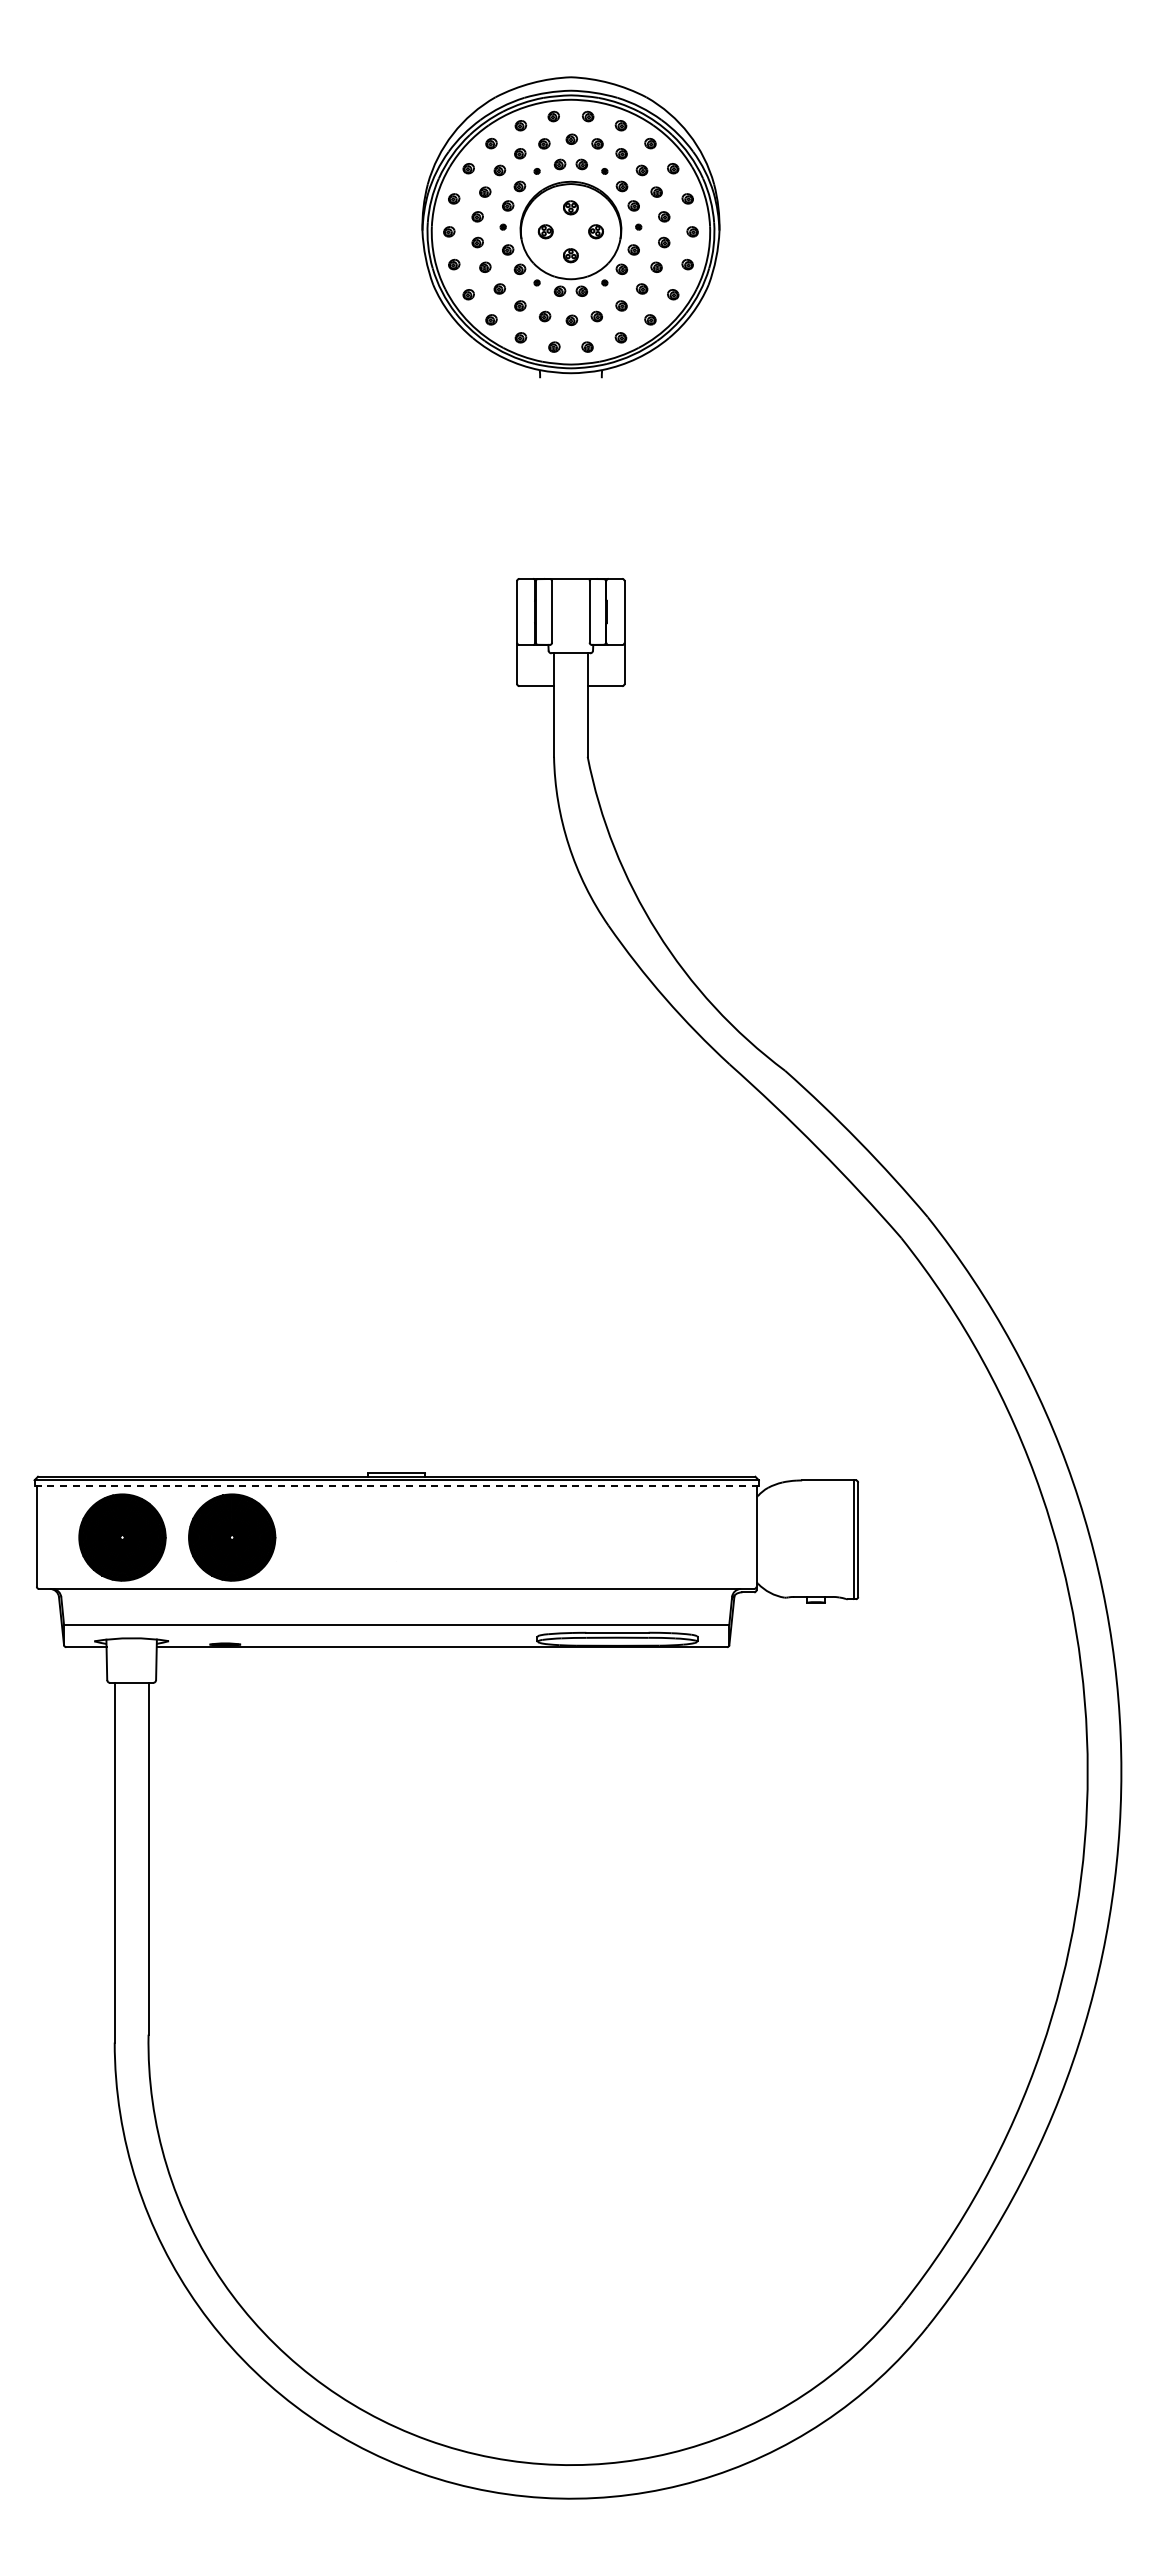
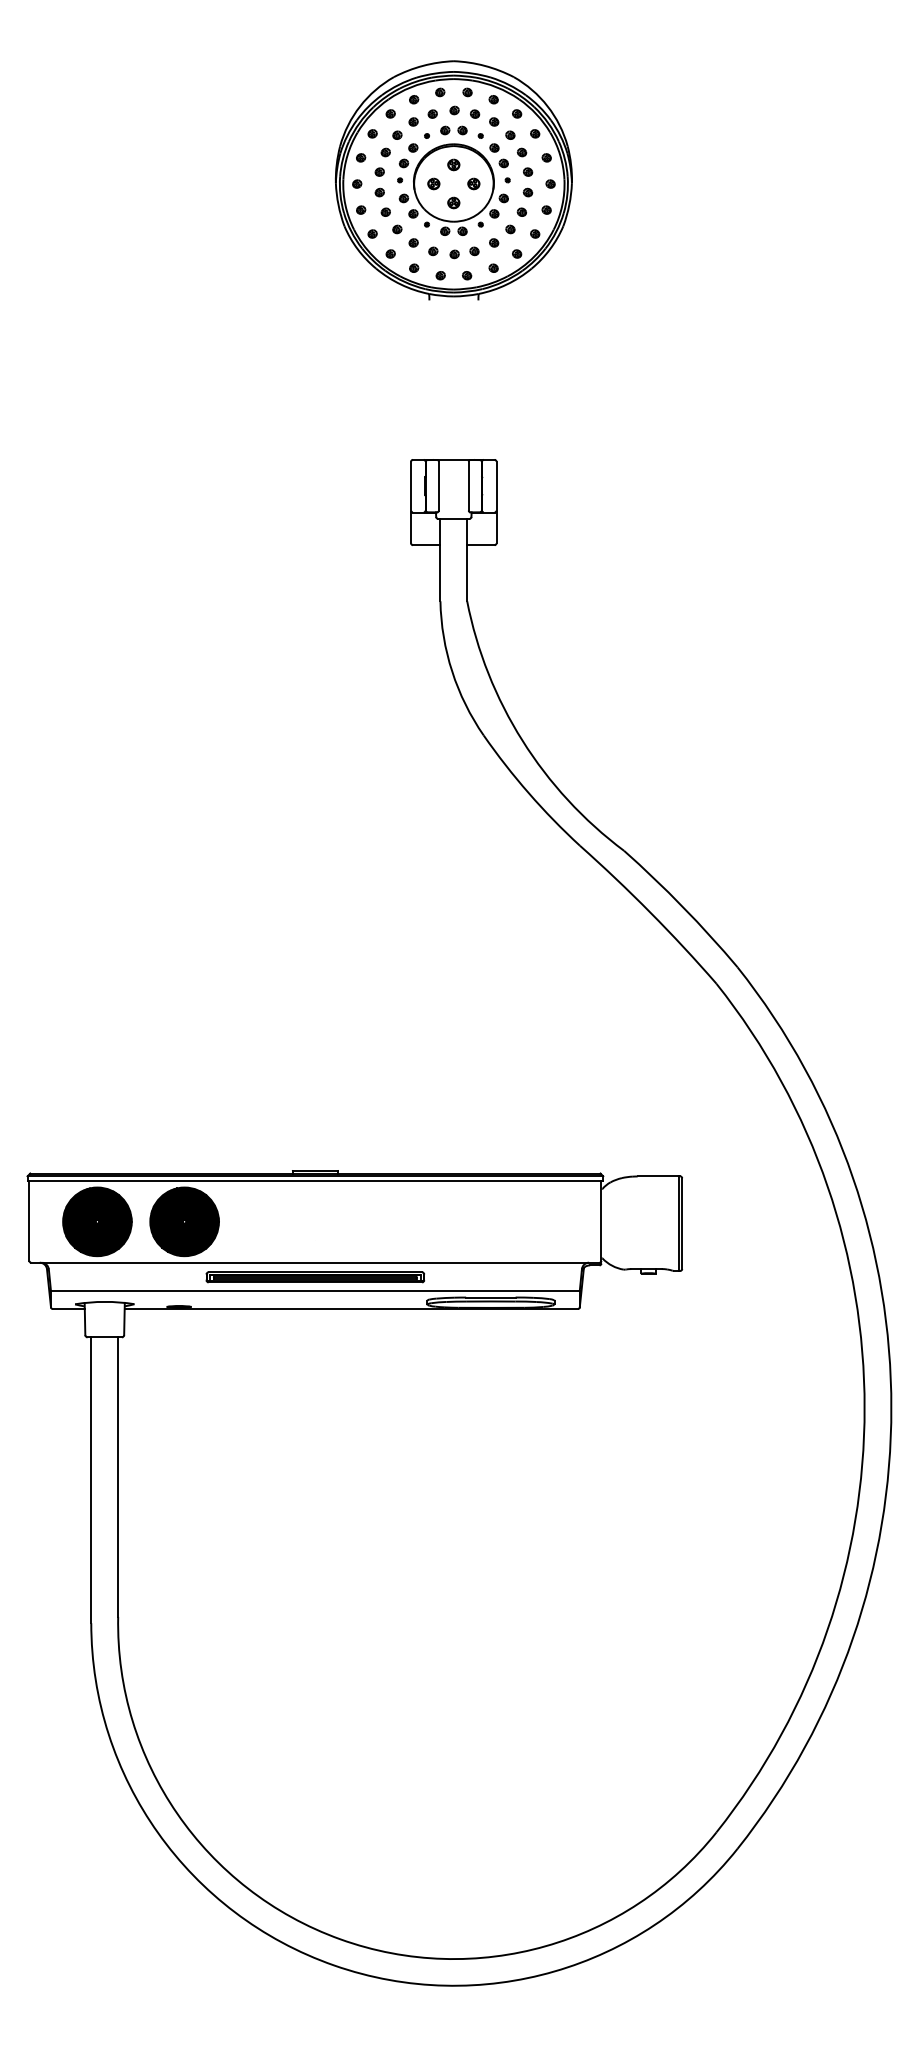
line: (397, 1485) -> (316, 1180), dashed -> solid
part: (396, 1607) -> (315, 1277), added

